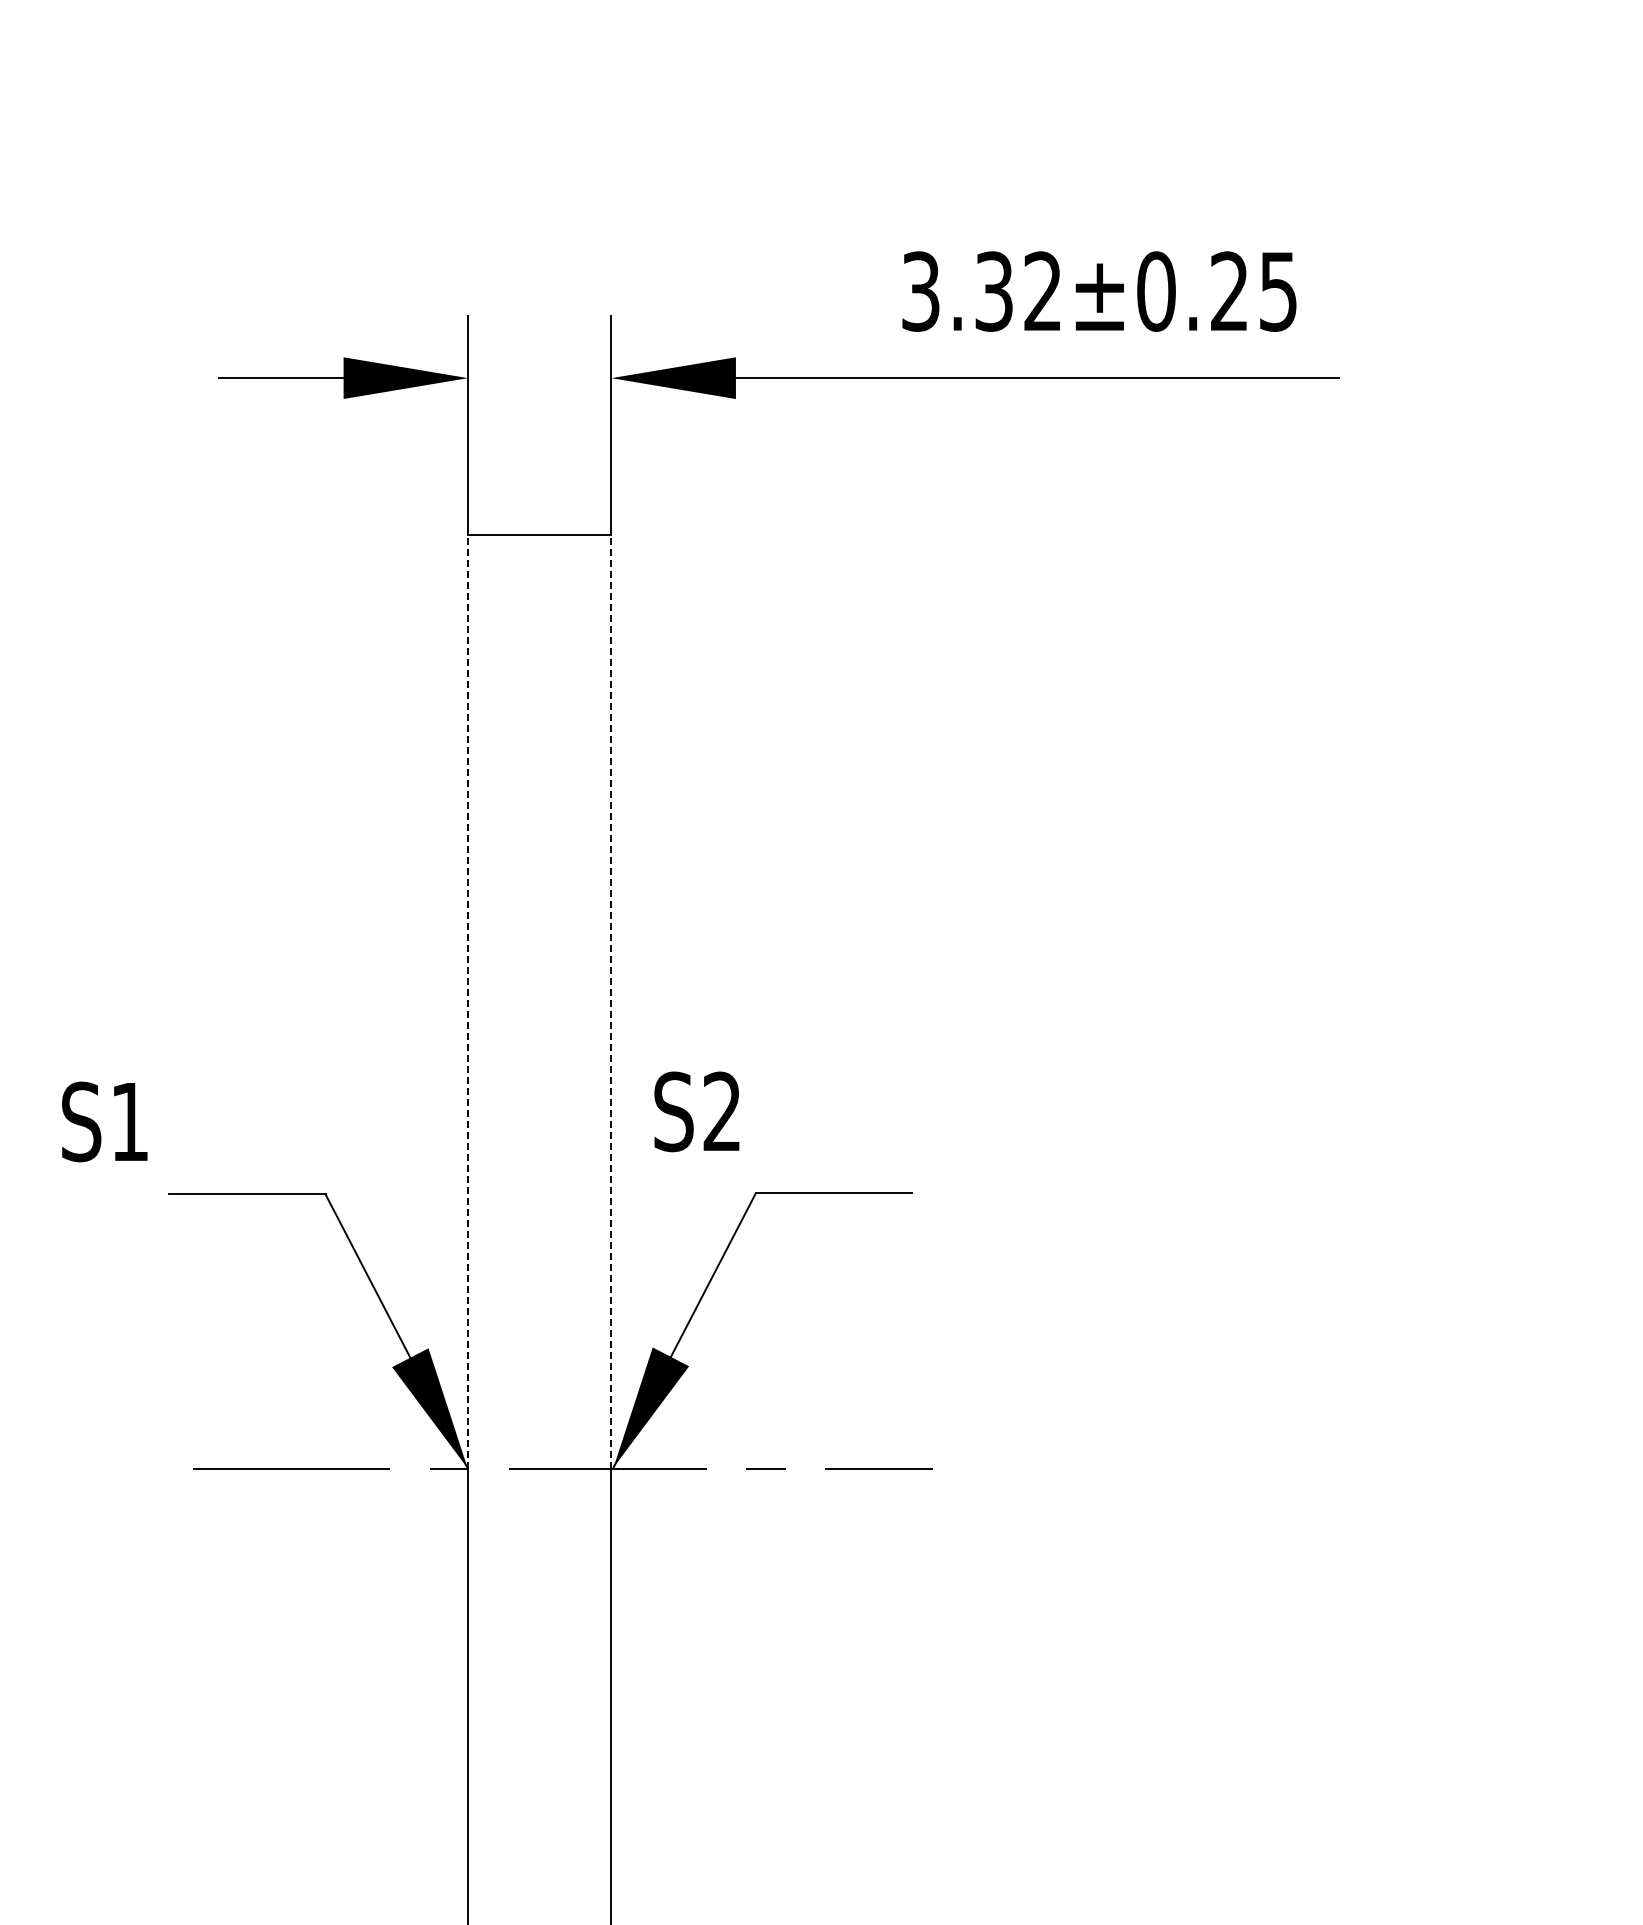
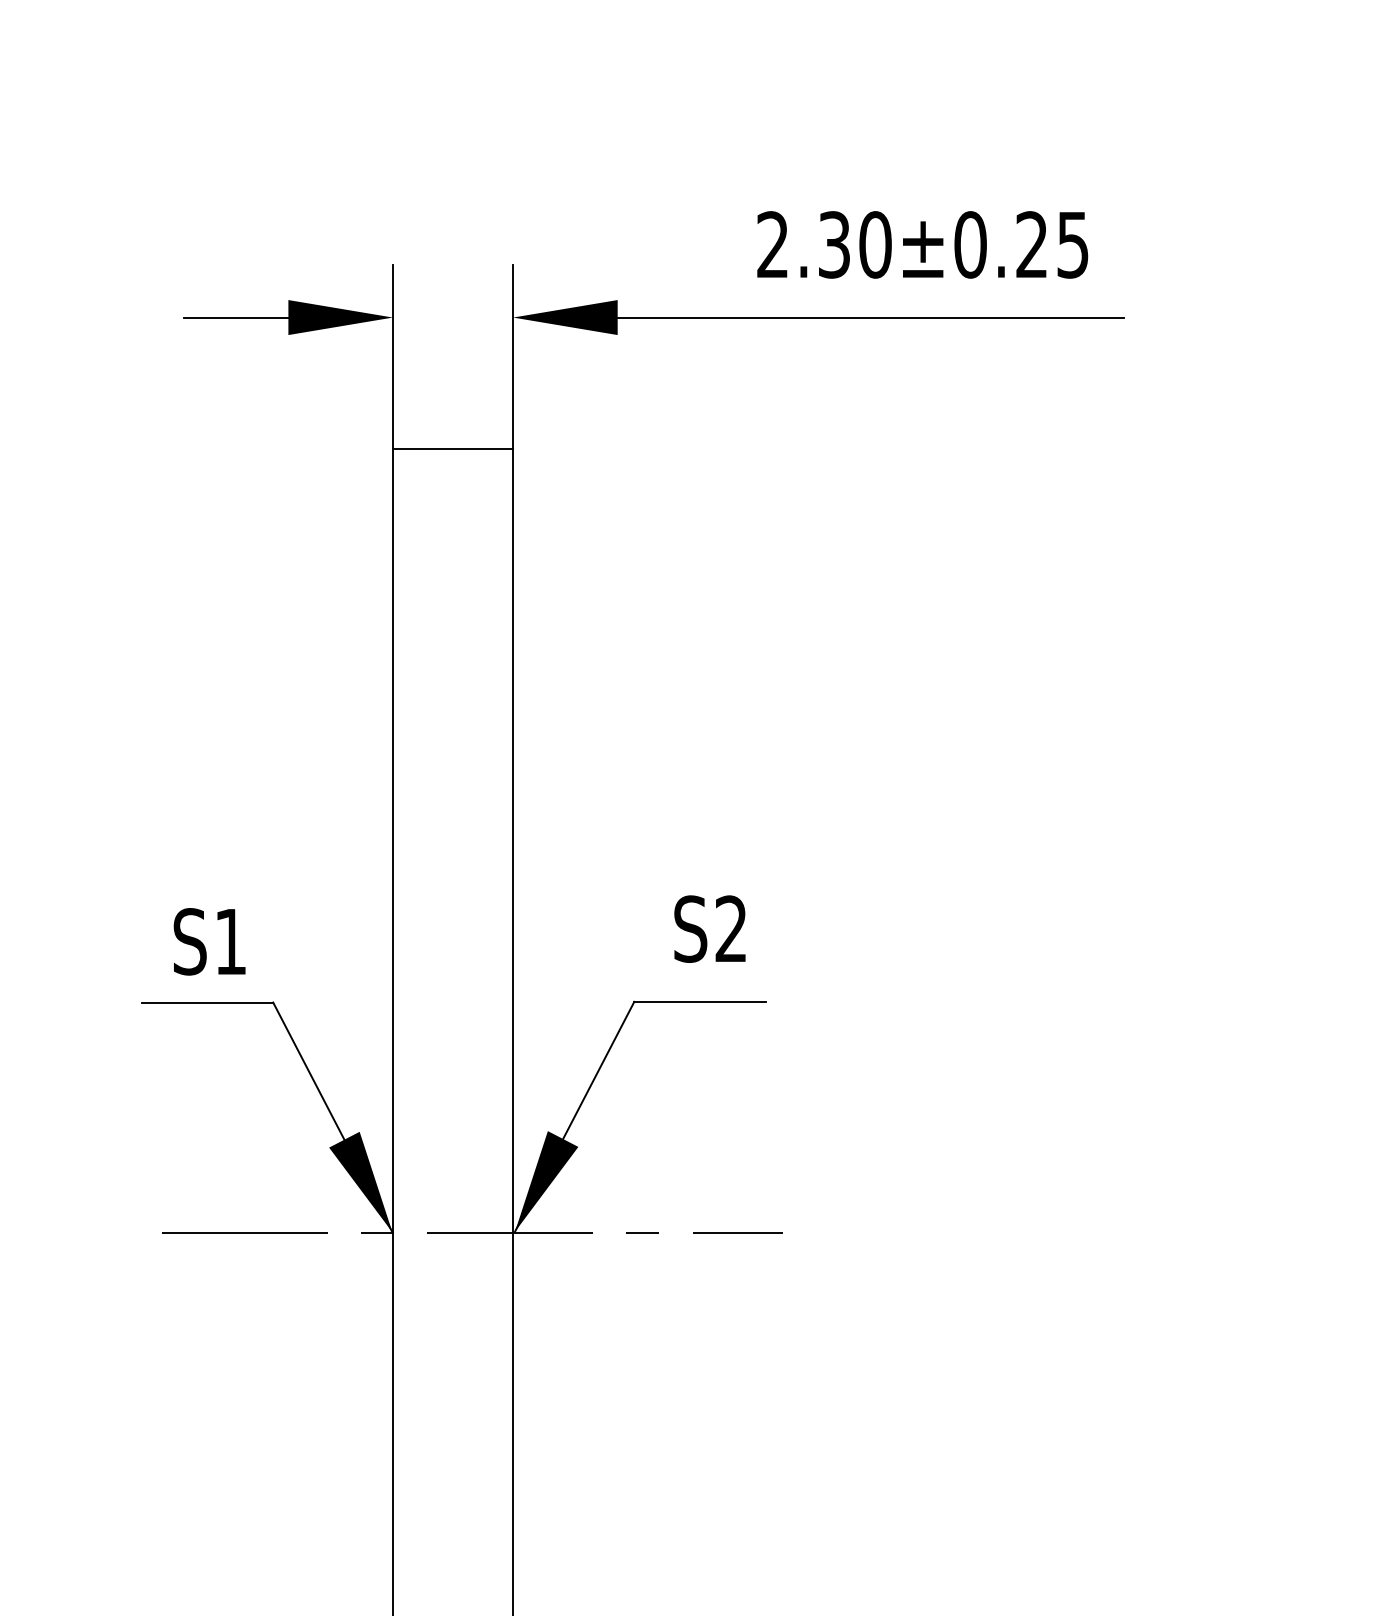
text: (982, 291) -> (824, 244), 3.32±0.25 -> 2.30±0.25
line: (468, 1001) -> (393, 840), dashed -> solid
line: (611, 1001) -> (513, 840), dashed -> solid
text: (696, 1111) -> (709, 928), moved
text: (104, 1121) -> (209, 941), moved

